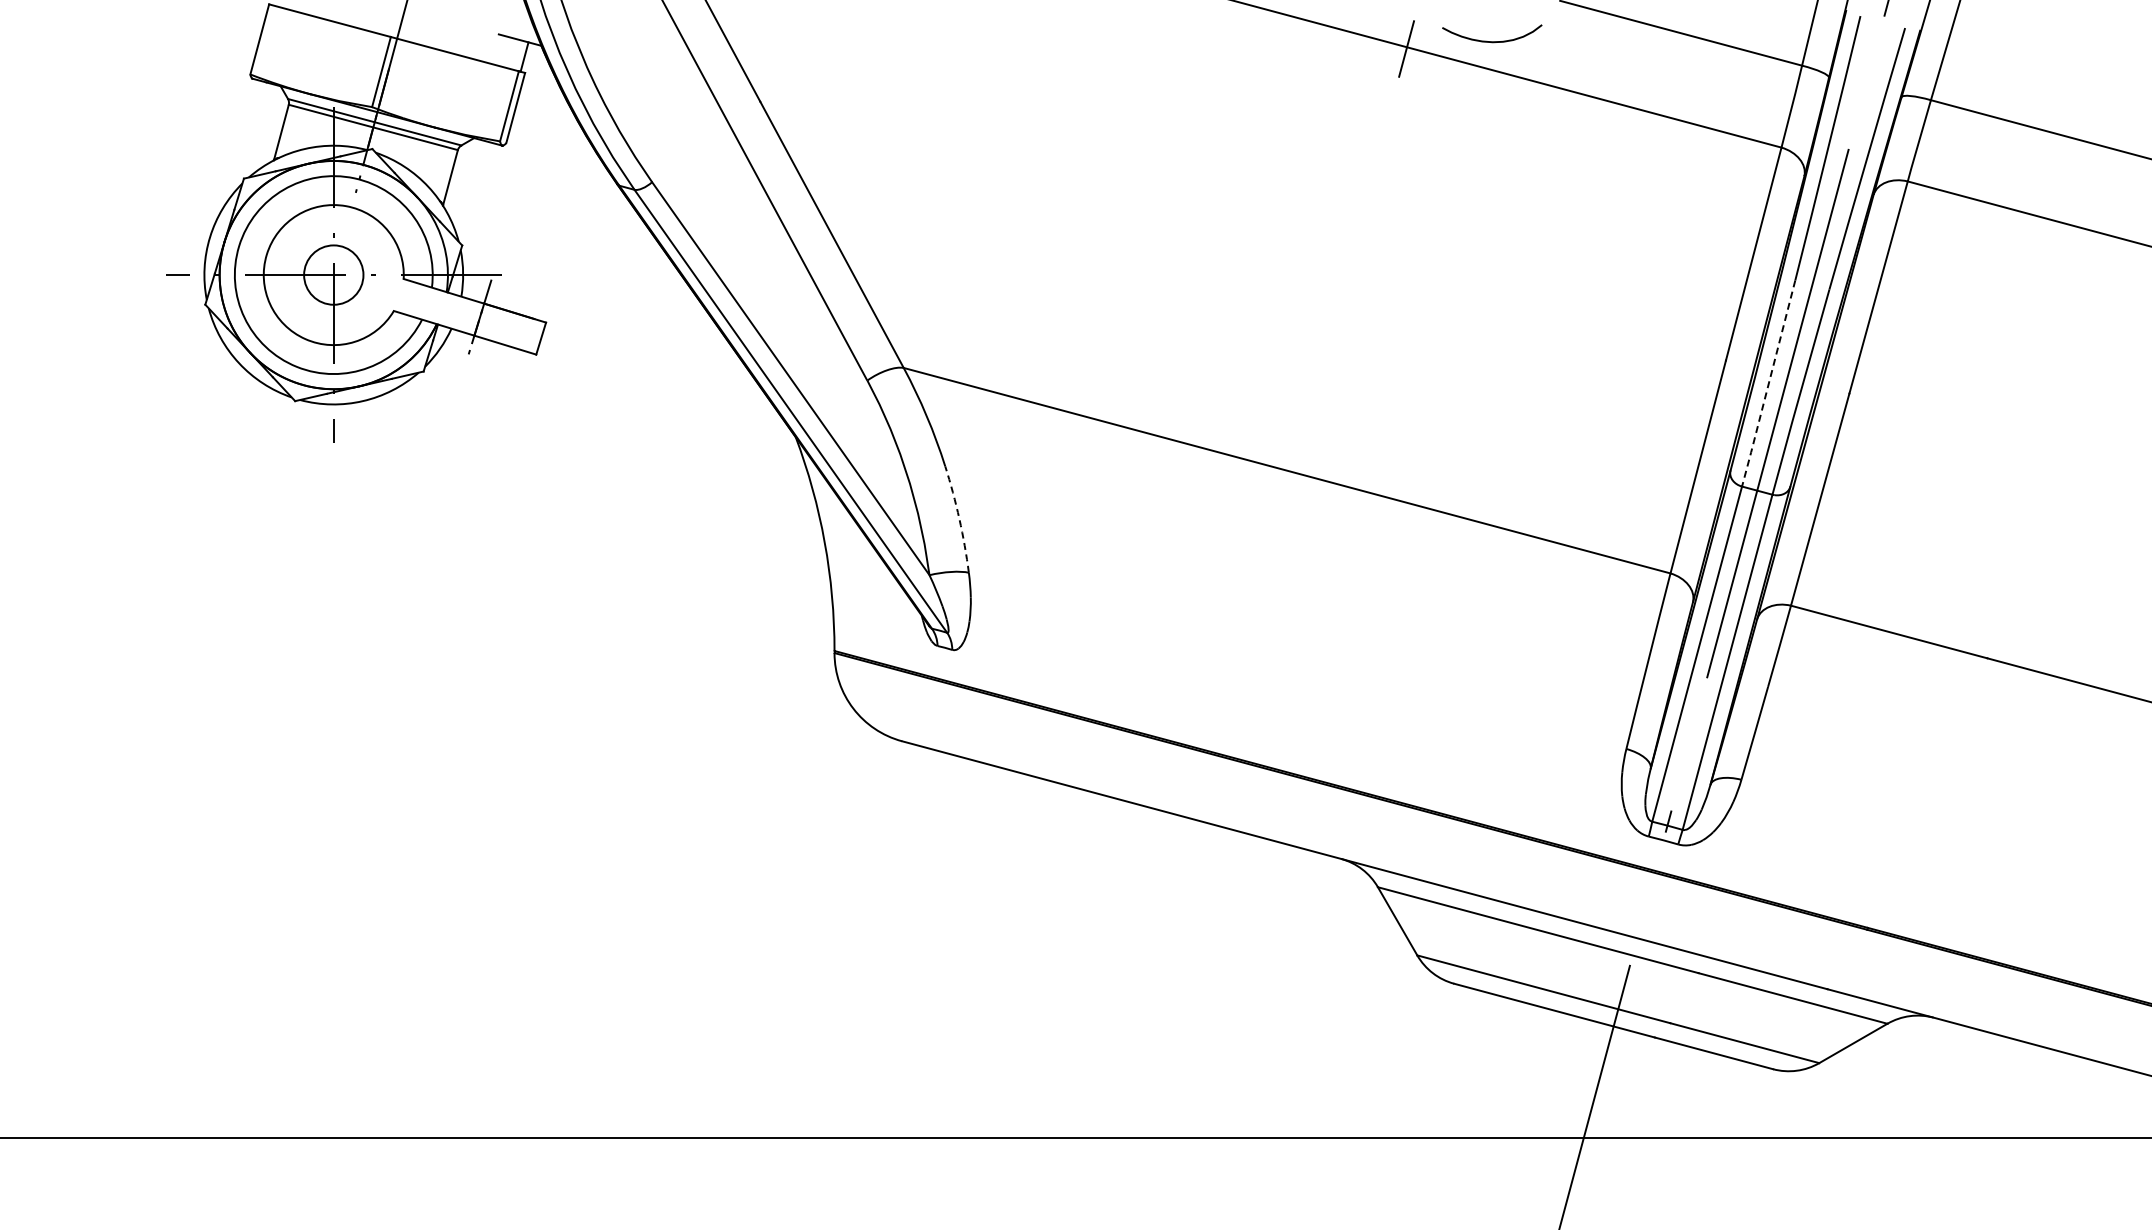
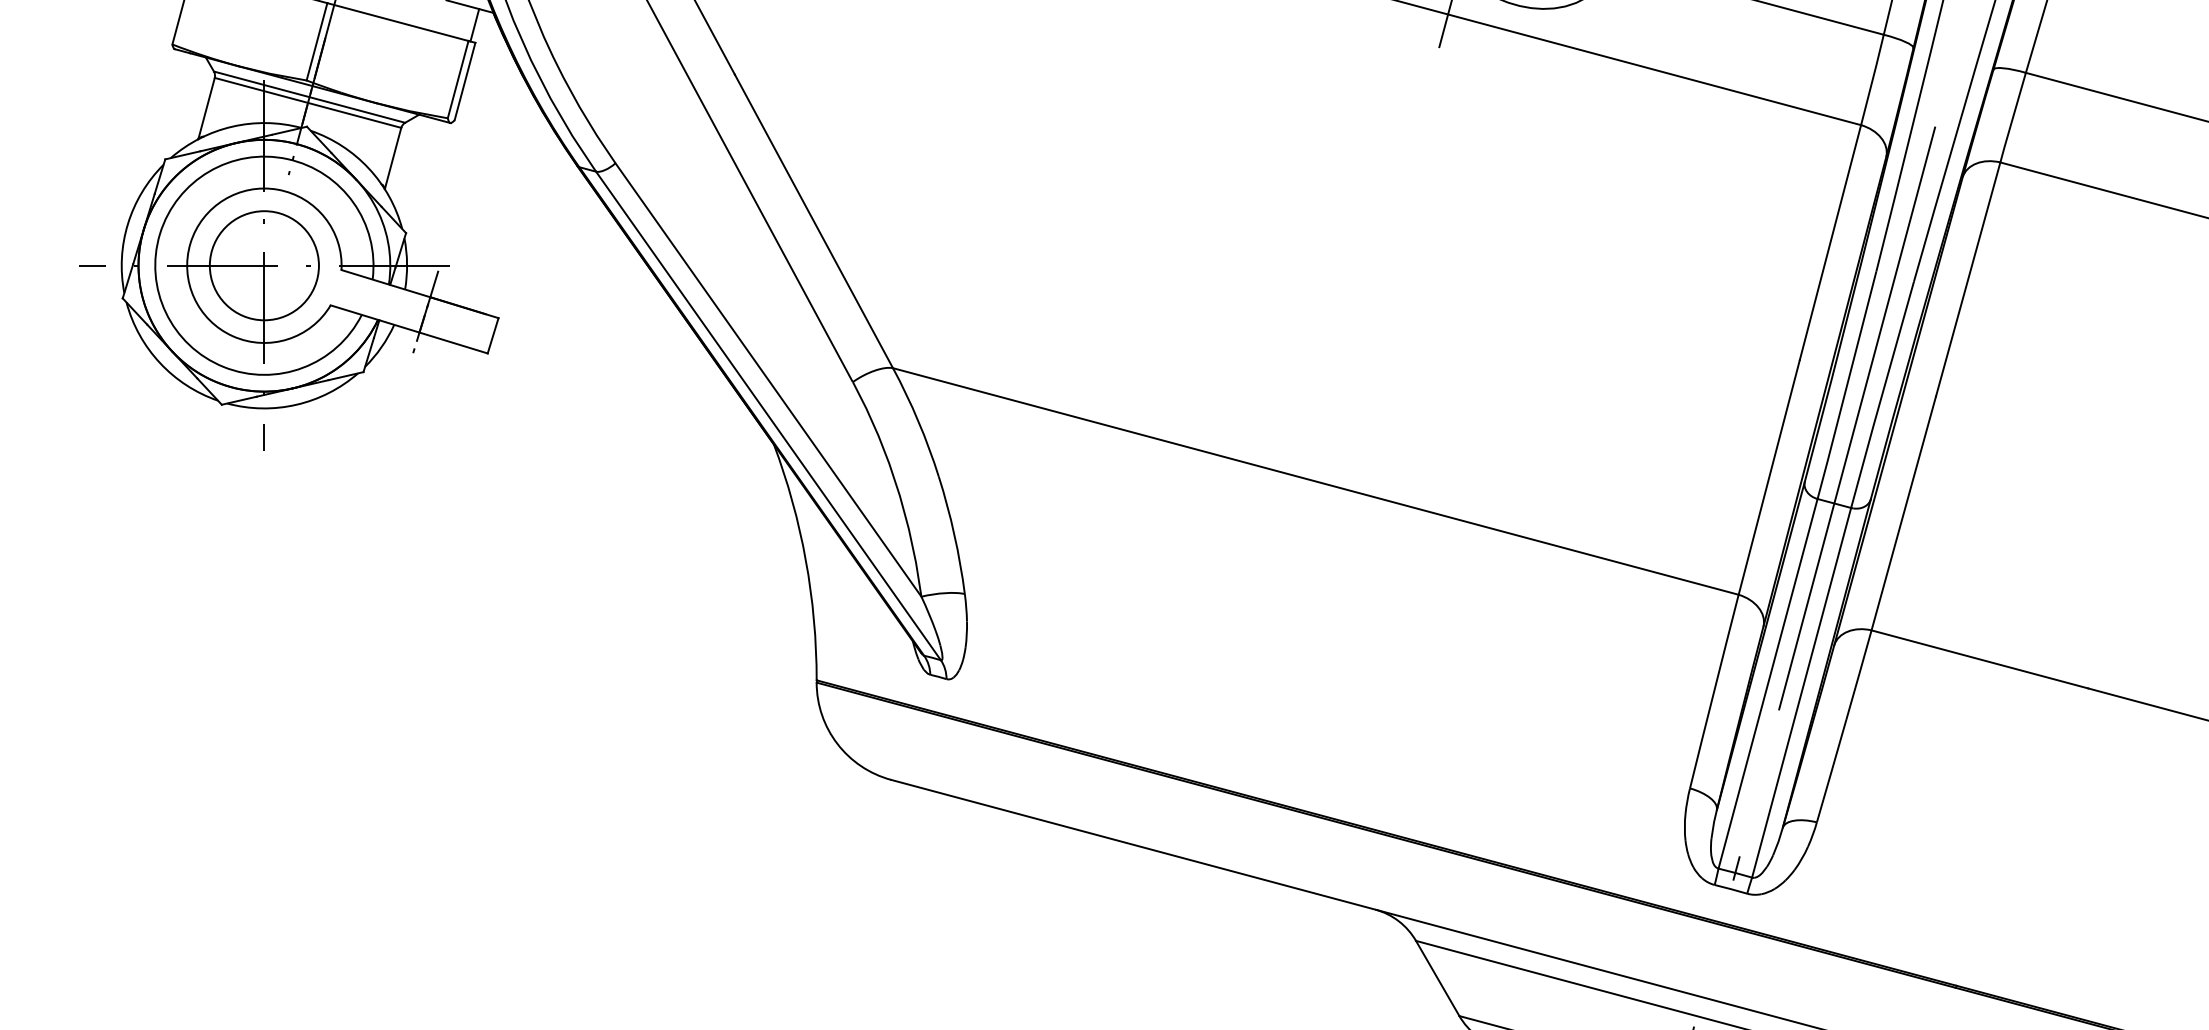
circle: (333, 274) -> (264, 265), size x1.67
line: (1768, 384) -> (1846, 386), dashed -> solid
arc: (959, 519) -> (954, 535), dashed -> solid

